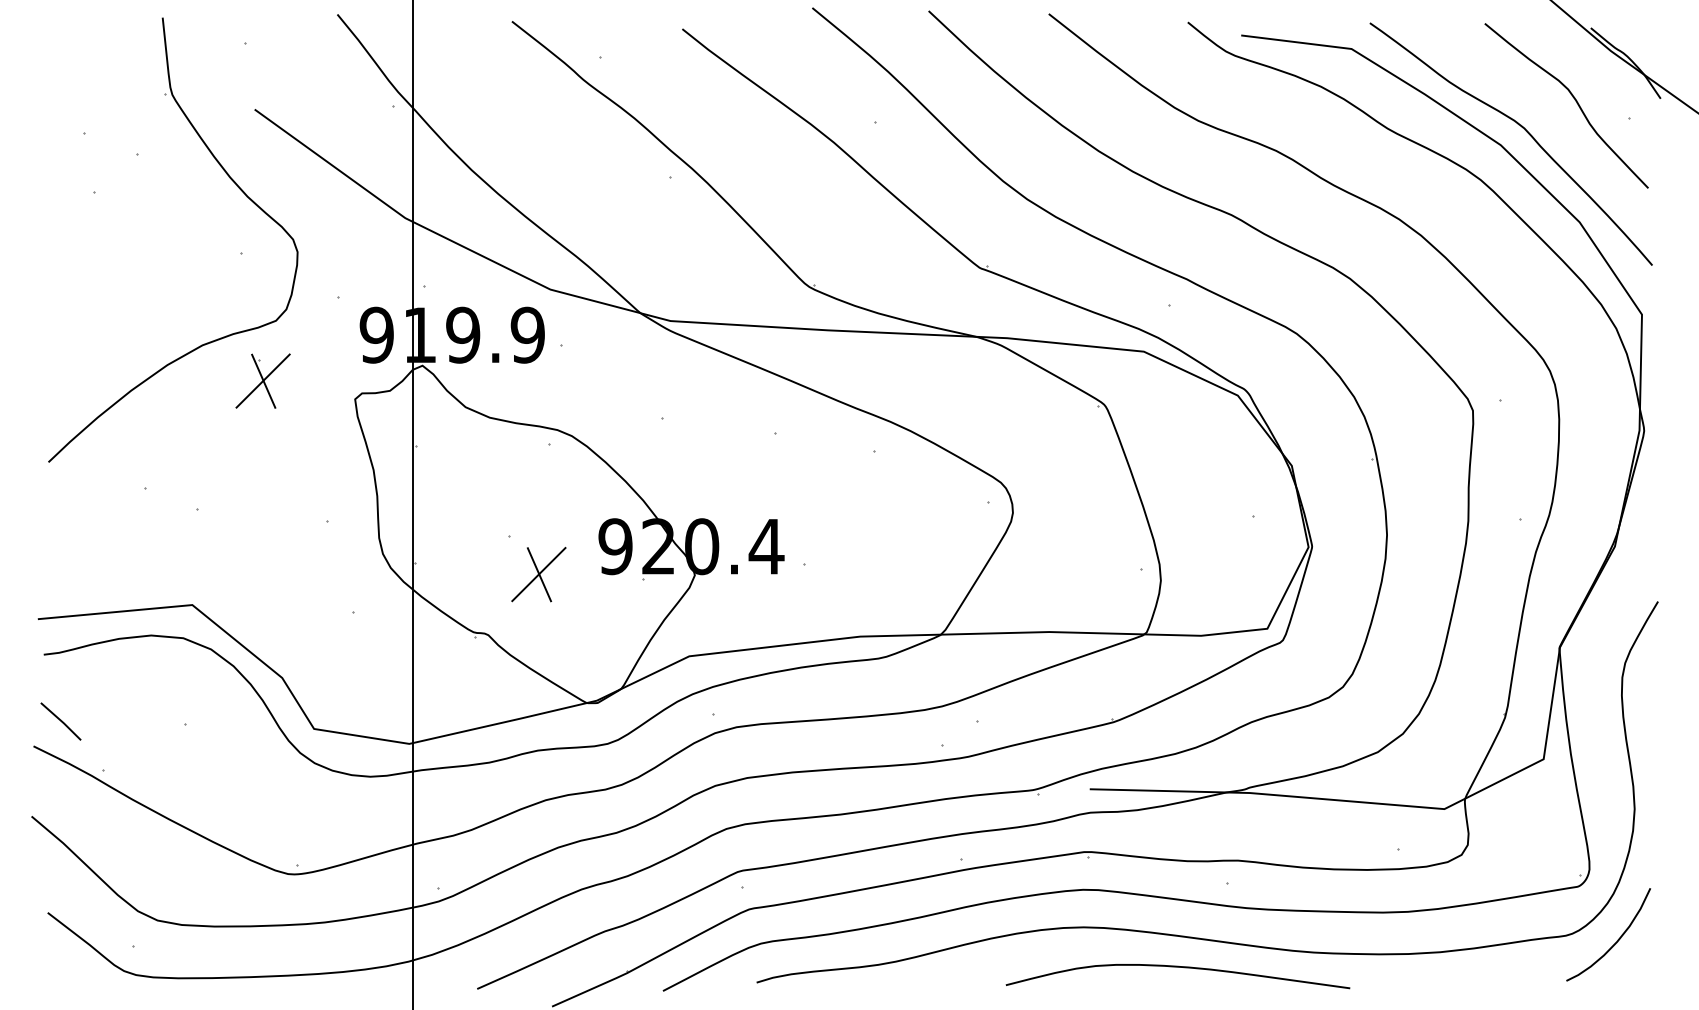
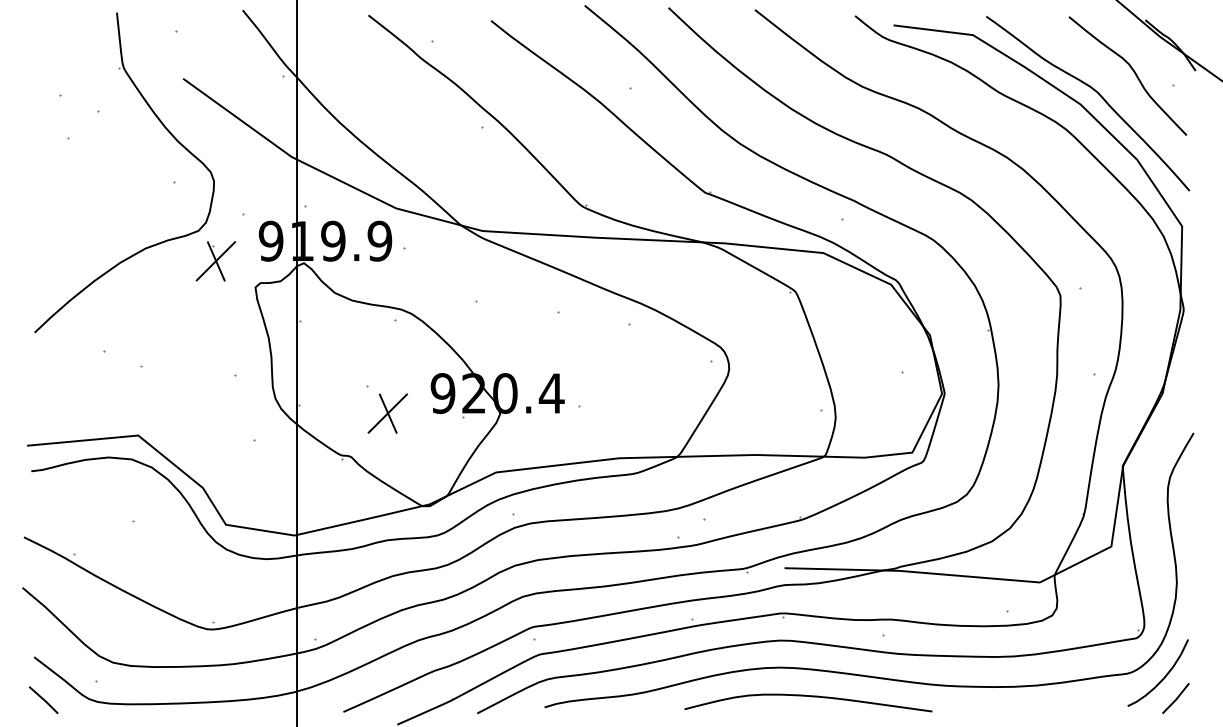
part: (262, 380) -> (215, 260), moved
line: (60, 721) -> (43, 700), moved
curve: (1177, 967) -> (808, 696), moved
line: (1633, 970) -> (1176, 698), added

